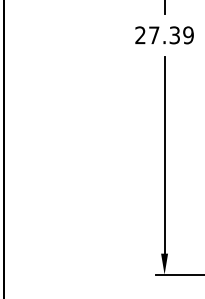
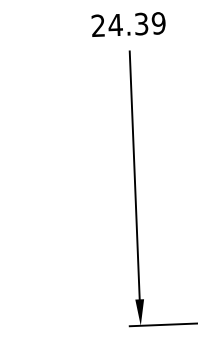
text: (153, 35) -> (114, 25), 27.39 -> 24.39

